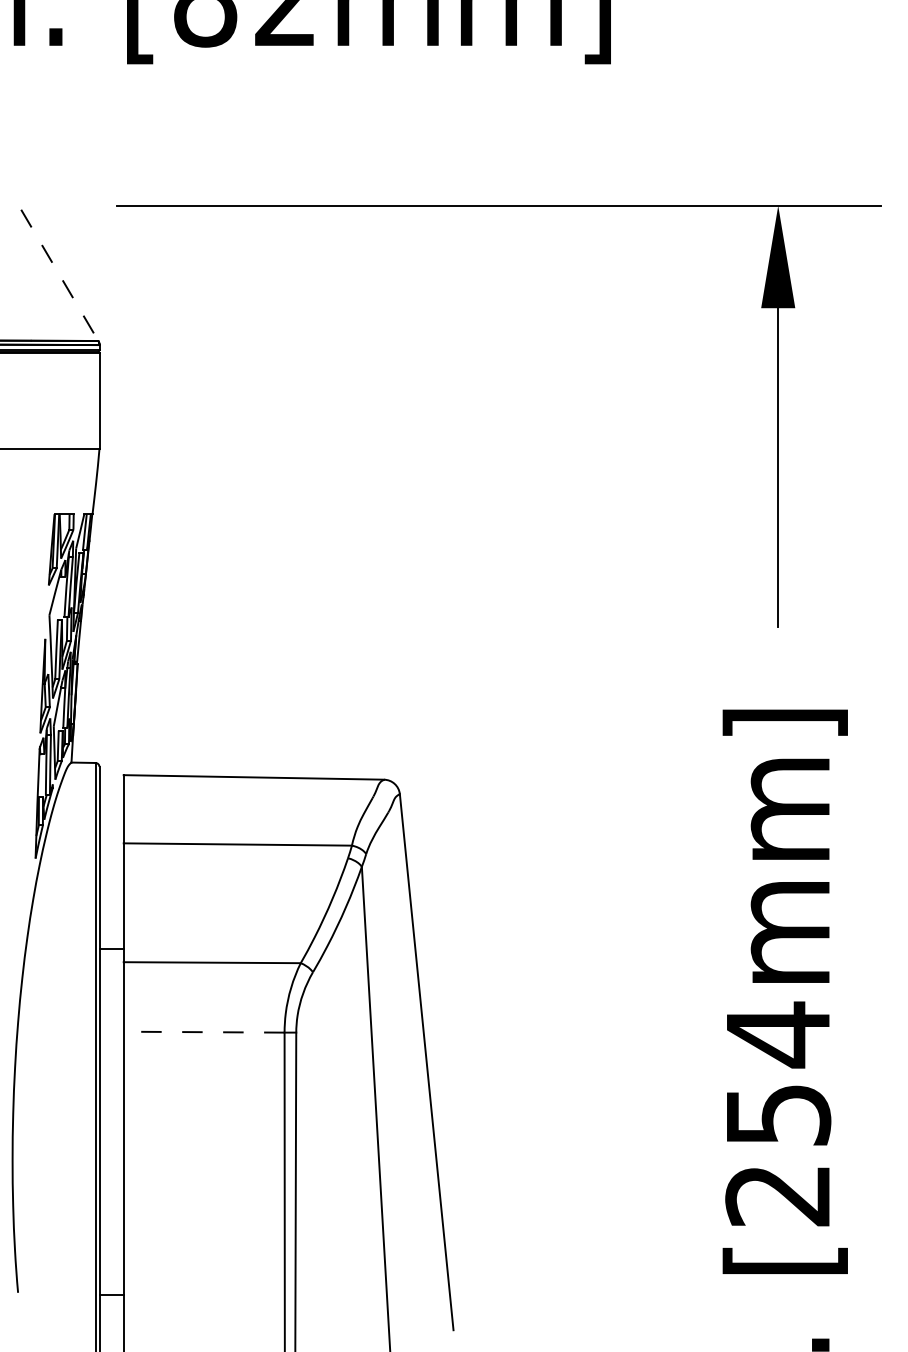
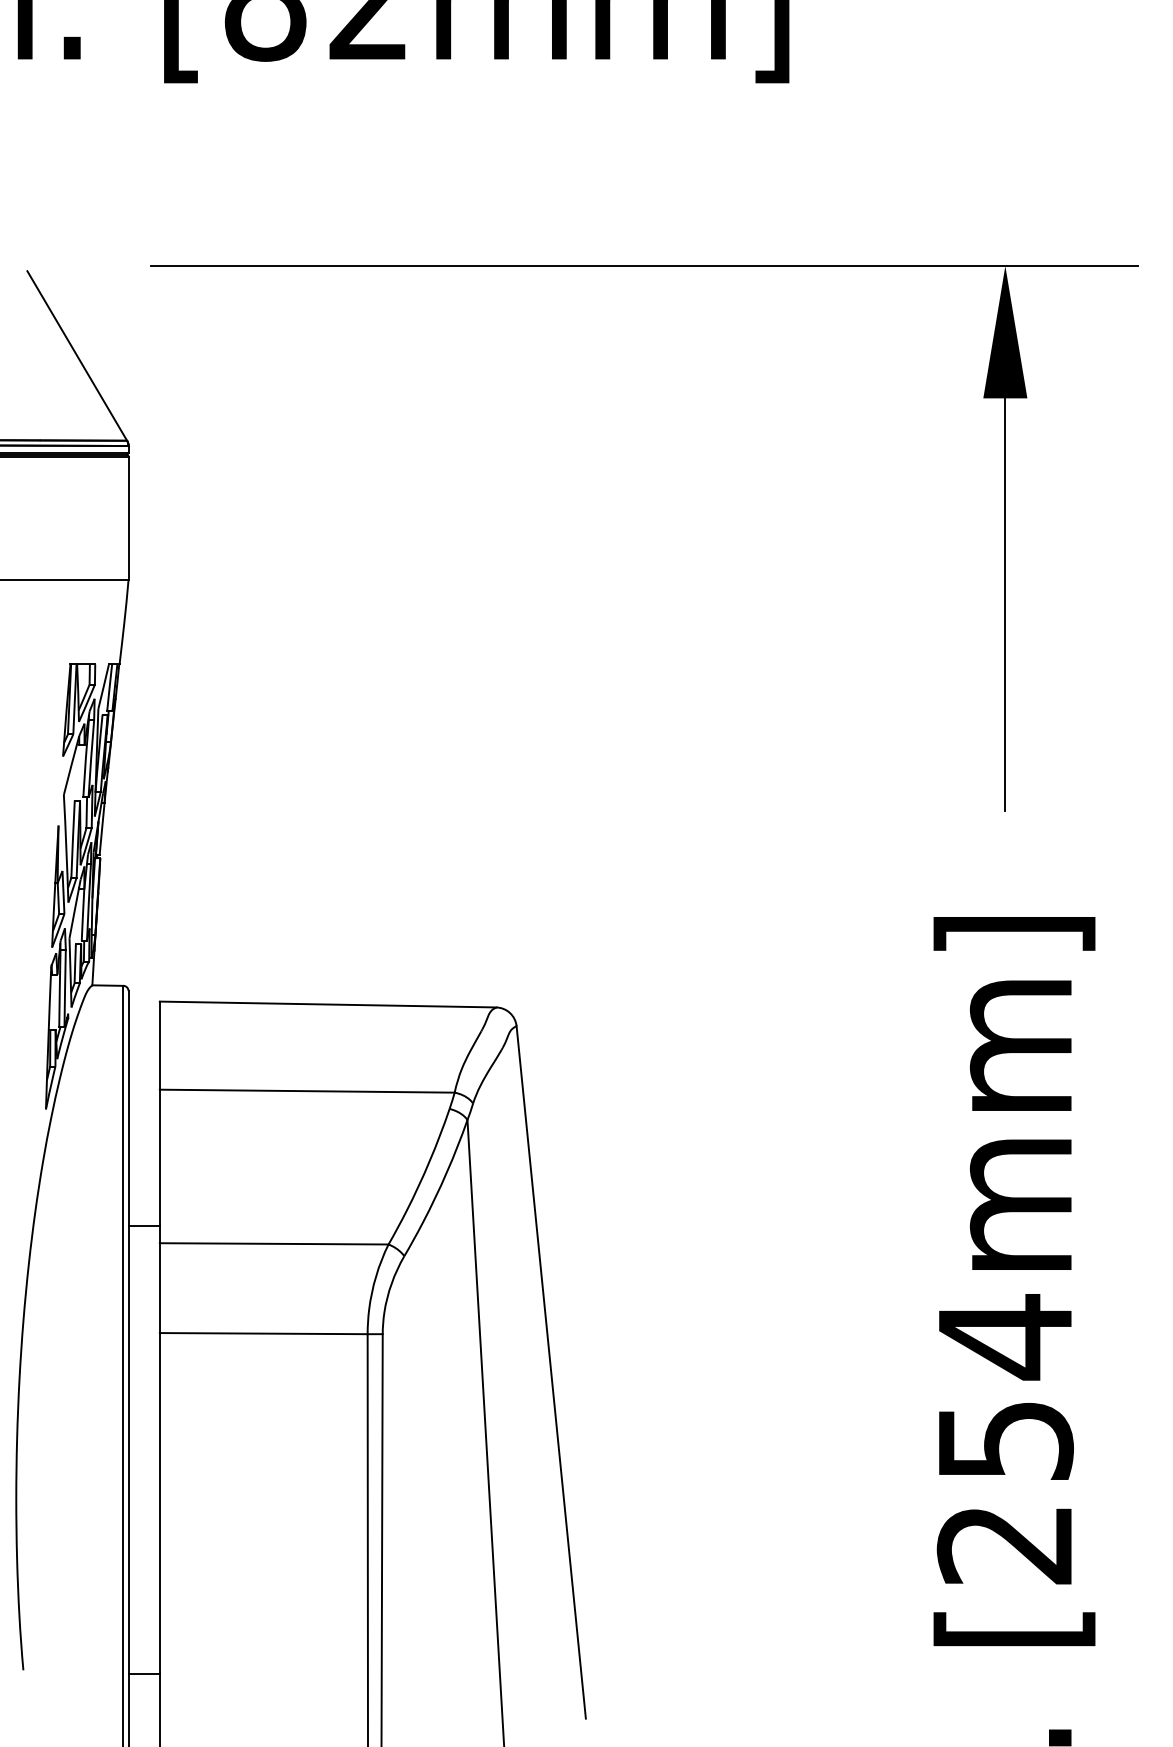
line: (59, 275) -> (77, 356), dashed -> solid
line: (203, 1032) -> (263, 1333), dashed -> solid

